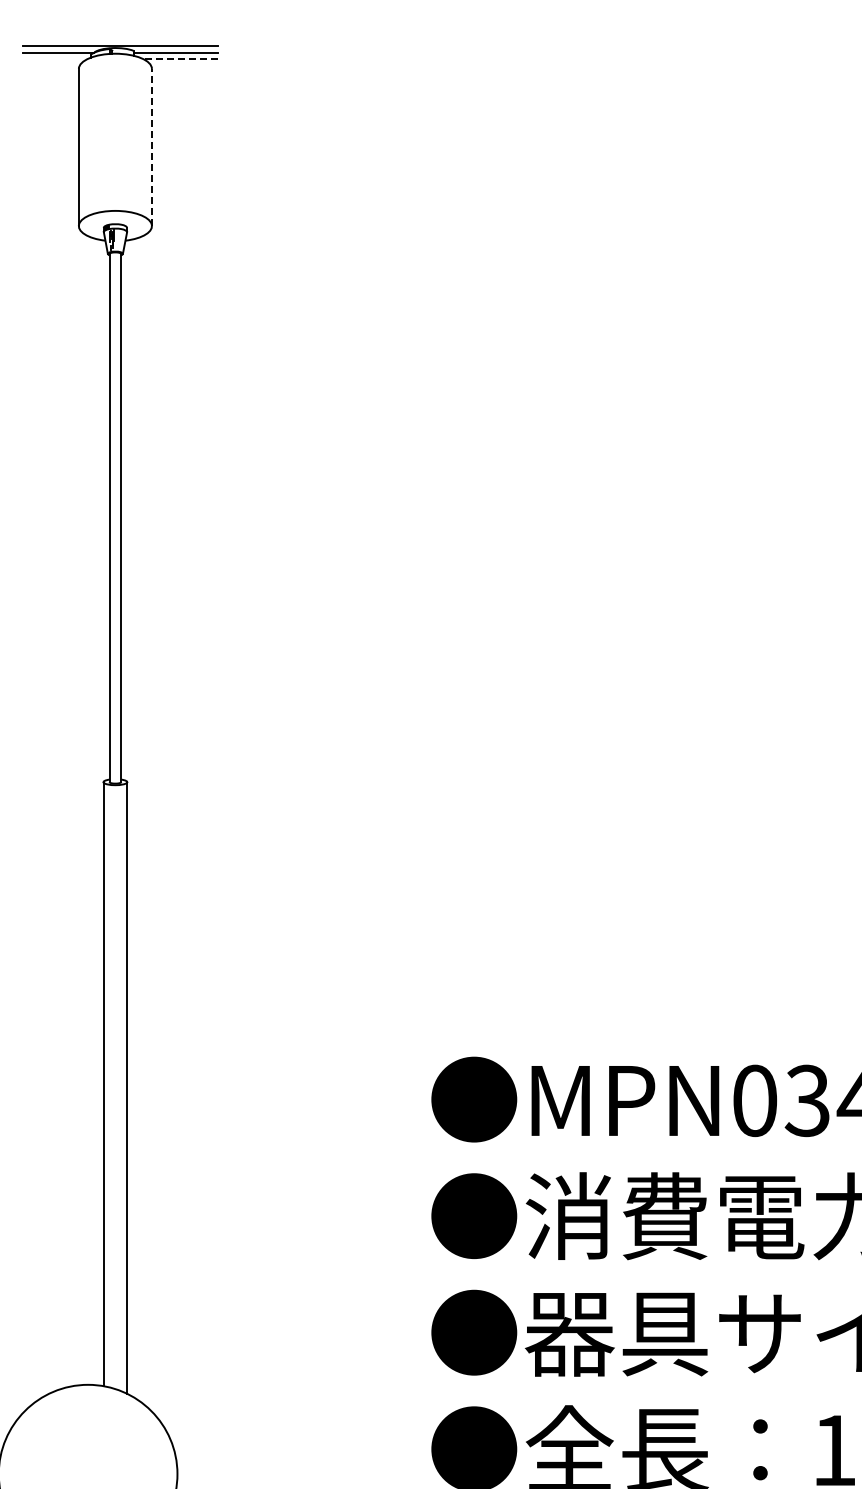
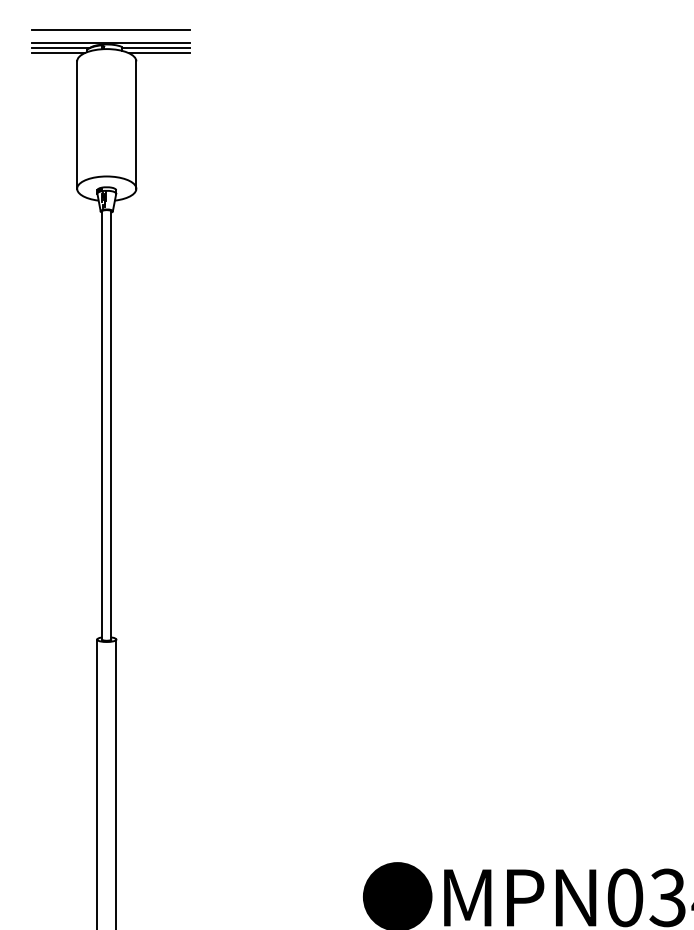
line: (120, 29) -> (110, 29), added
line: (55, 58) -> (58, 52), added
line: (180, 58) -> (159, 52), dashed -> solid
line: (151, 147) -> (136, 125), dashed -> solid

